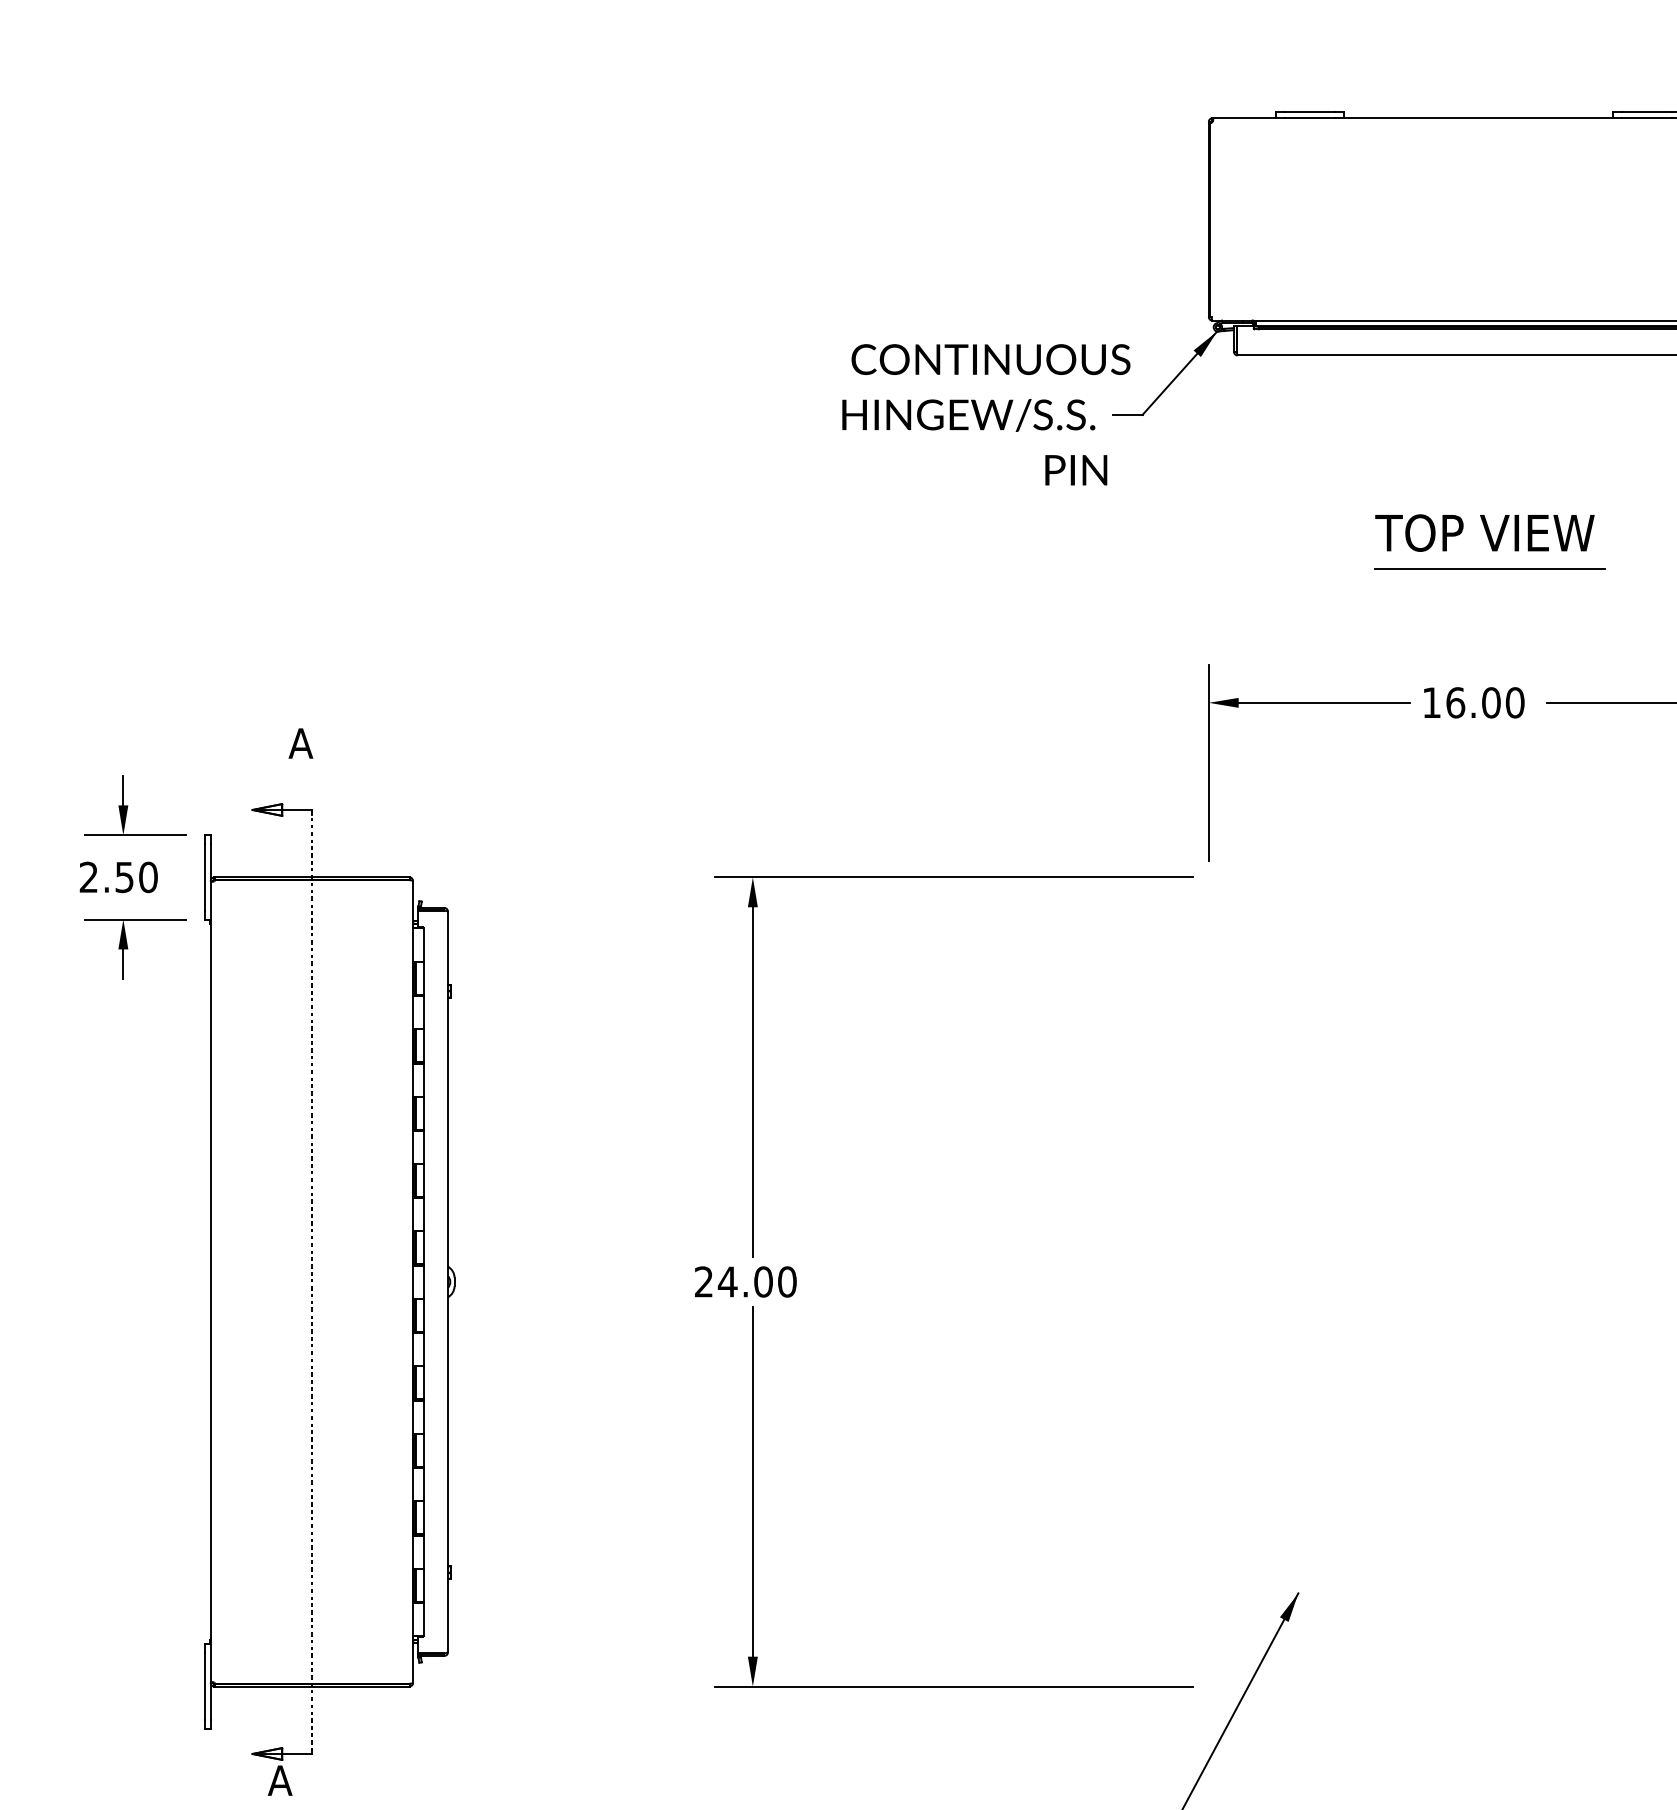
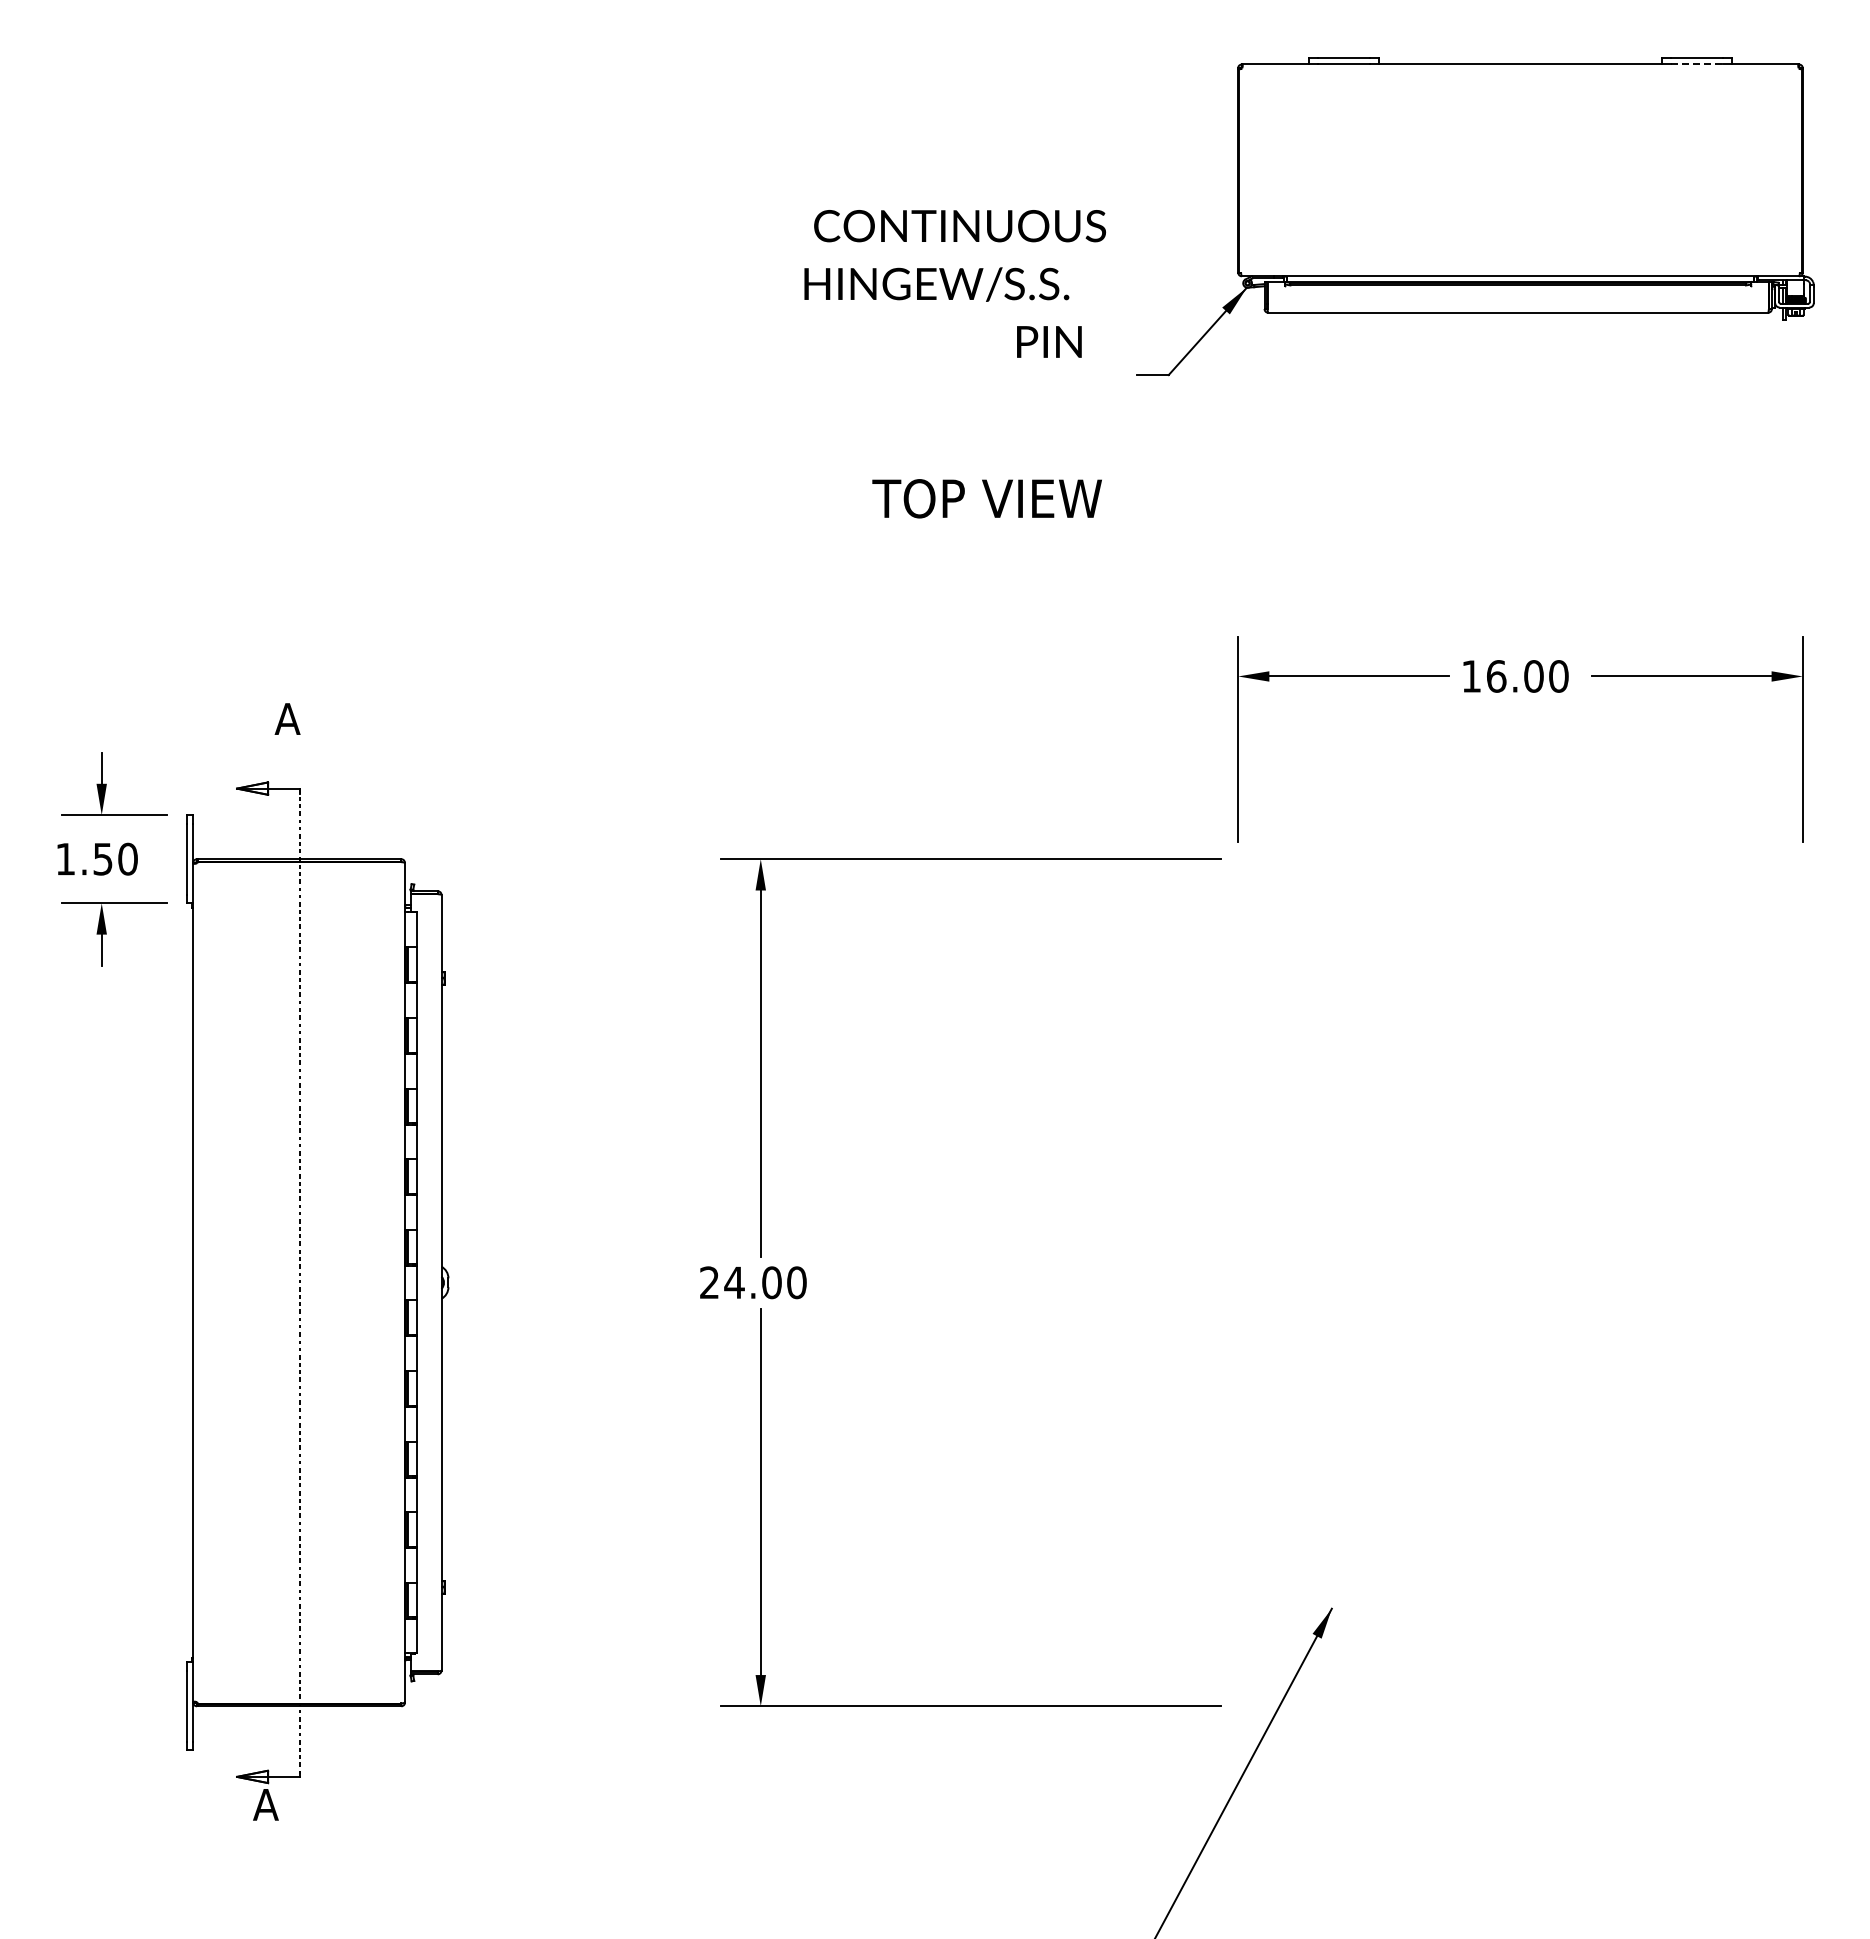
line: (1647, 118) -> (1697, 64), solid -> dashed
text: (985, 414) -> (954, 283), moved
text: (1484, 532) -> (986, 498), moved
line: (1490, 569) -> (1532, 536), removed
text: (88, 876) -> (65, 858), 2.50 -> 1.50

